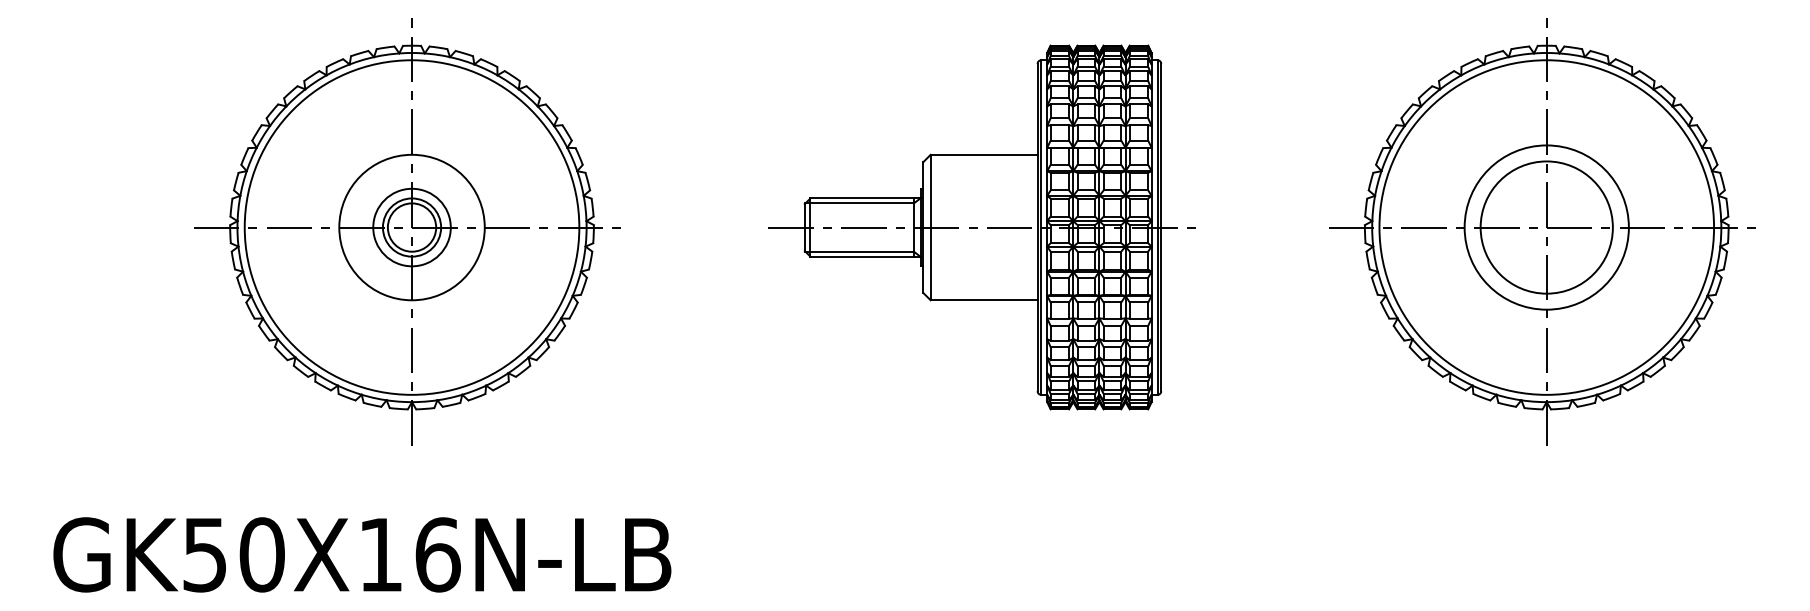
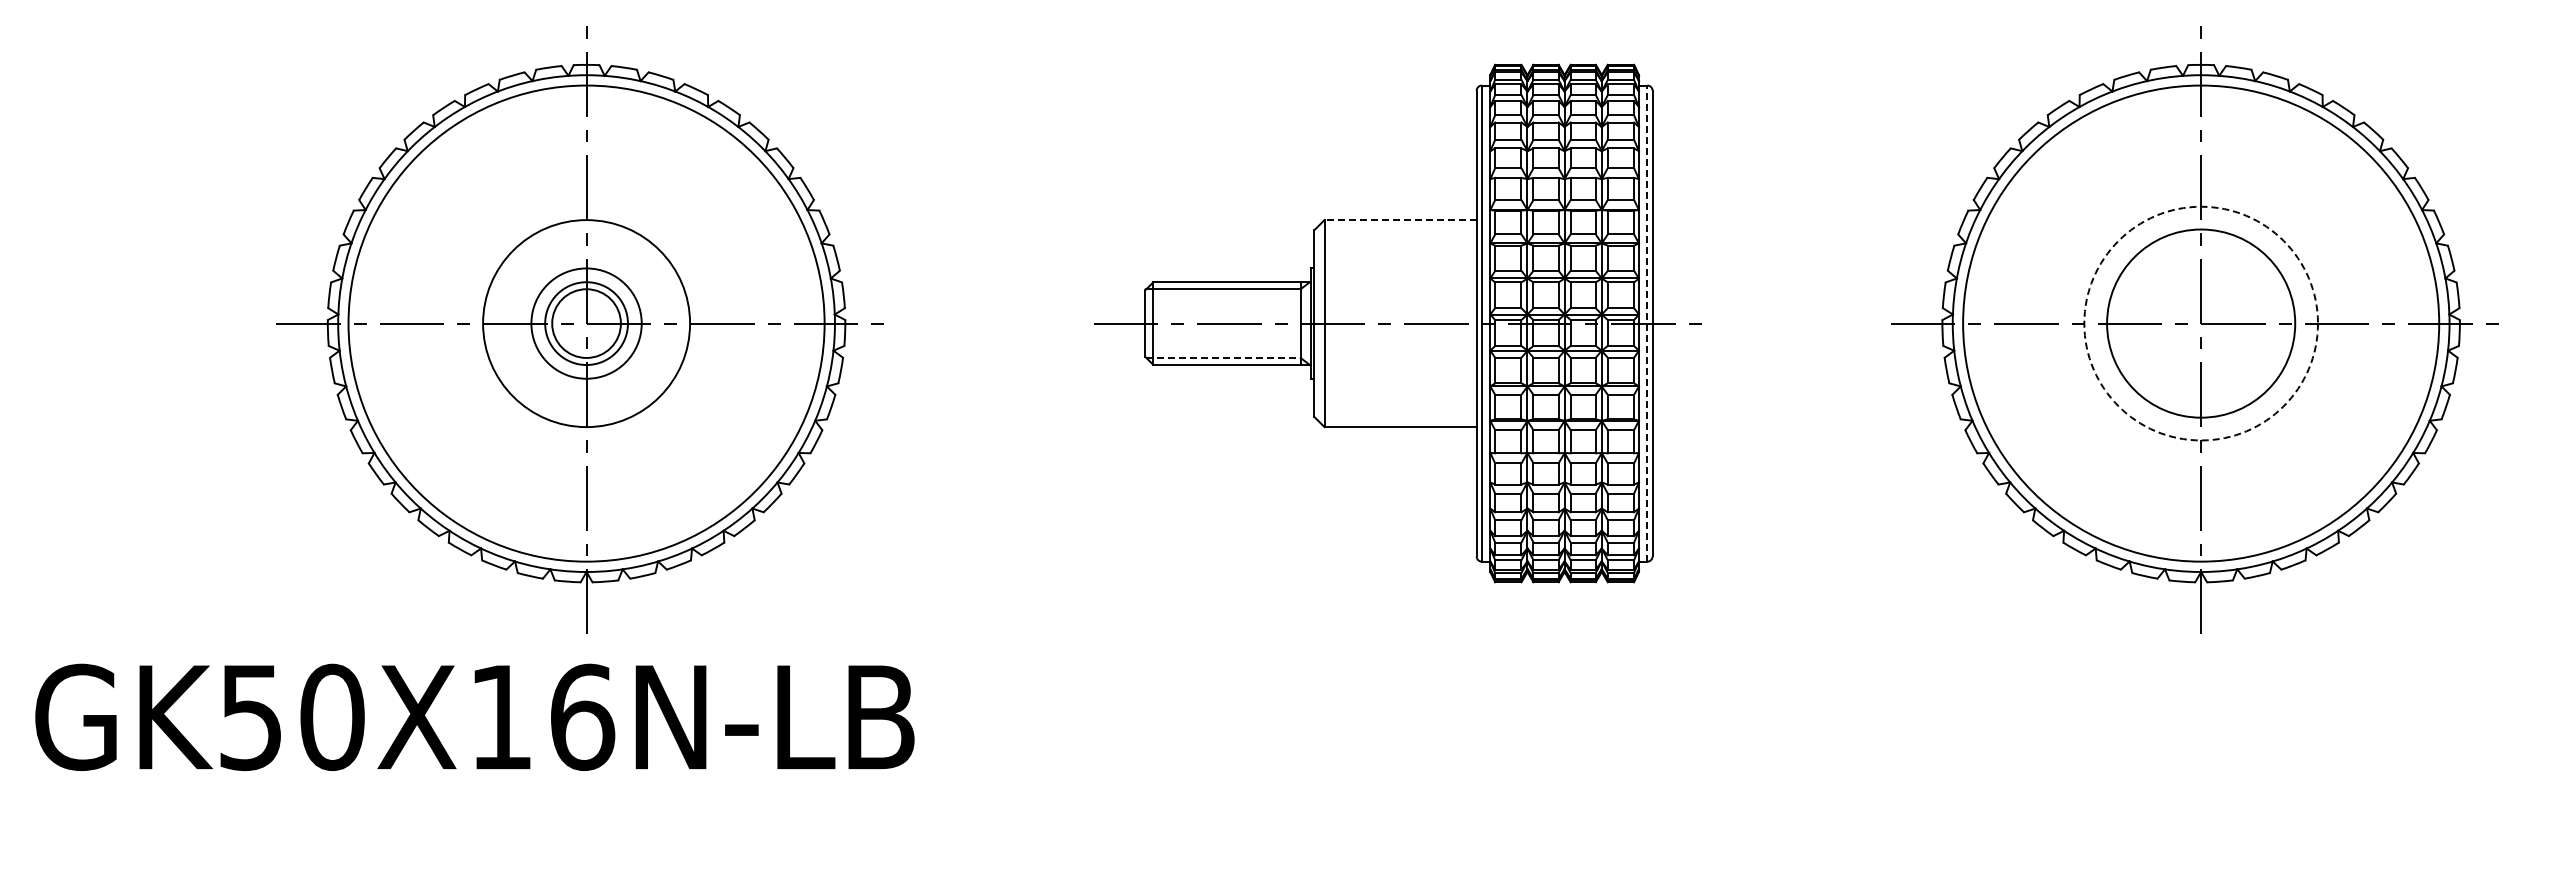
line: (984, 155) -> (1400, 220), solid -> dashed
line: (1157, 227) -> (1647, 323), solid -> dashed
circle: (1547, 227) -> (2201, 323), solid -> dashed
line: (860, 251) -> (1224, 357), solid -> dashed
text: (362, 554) -> (474, 716), moved

